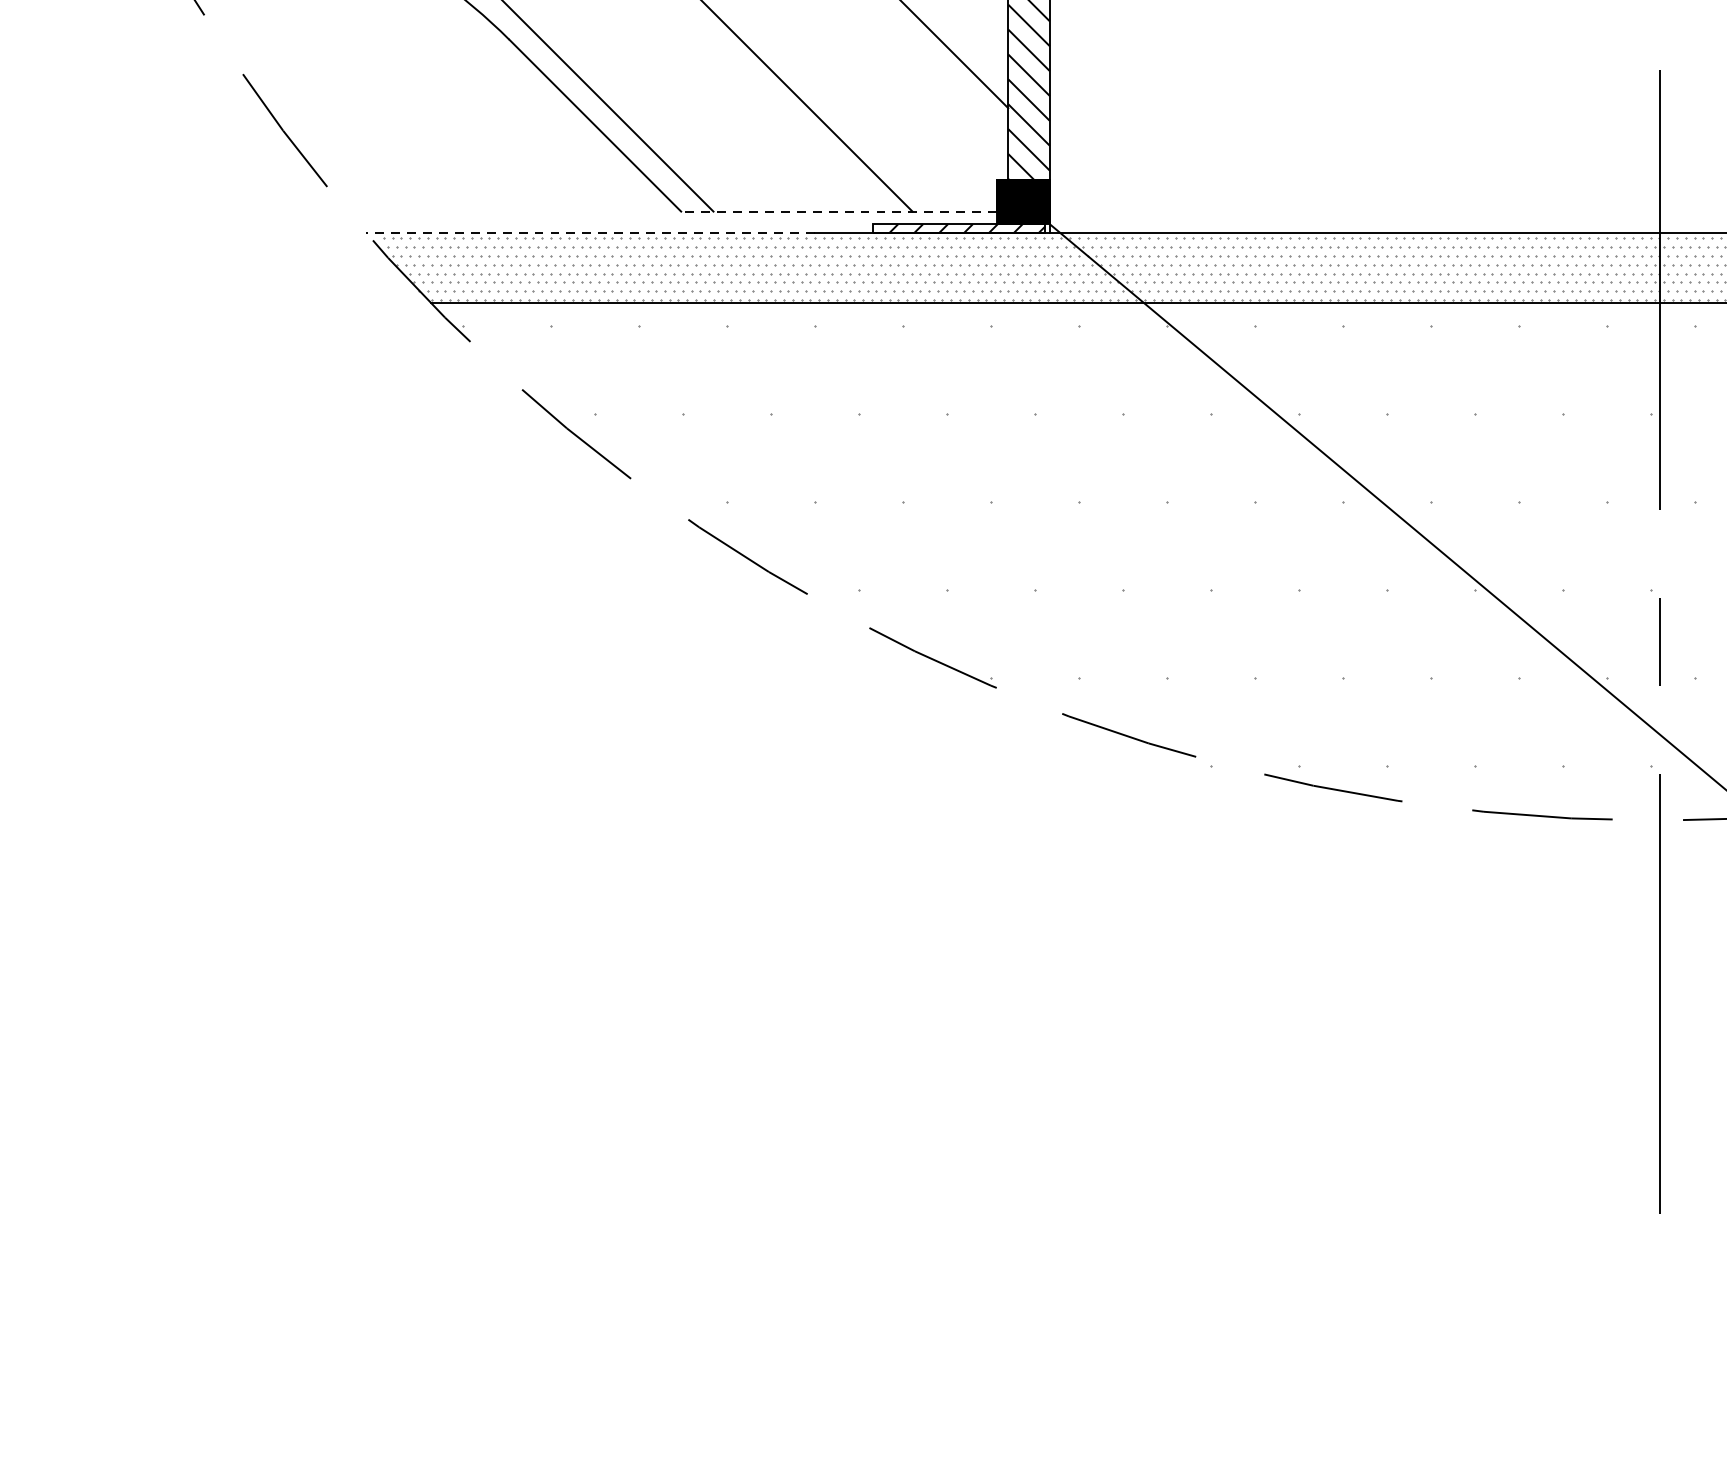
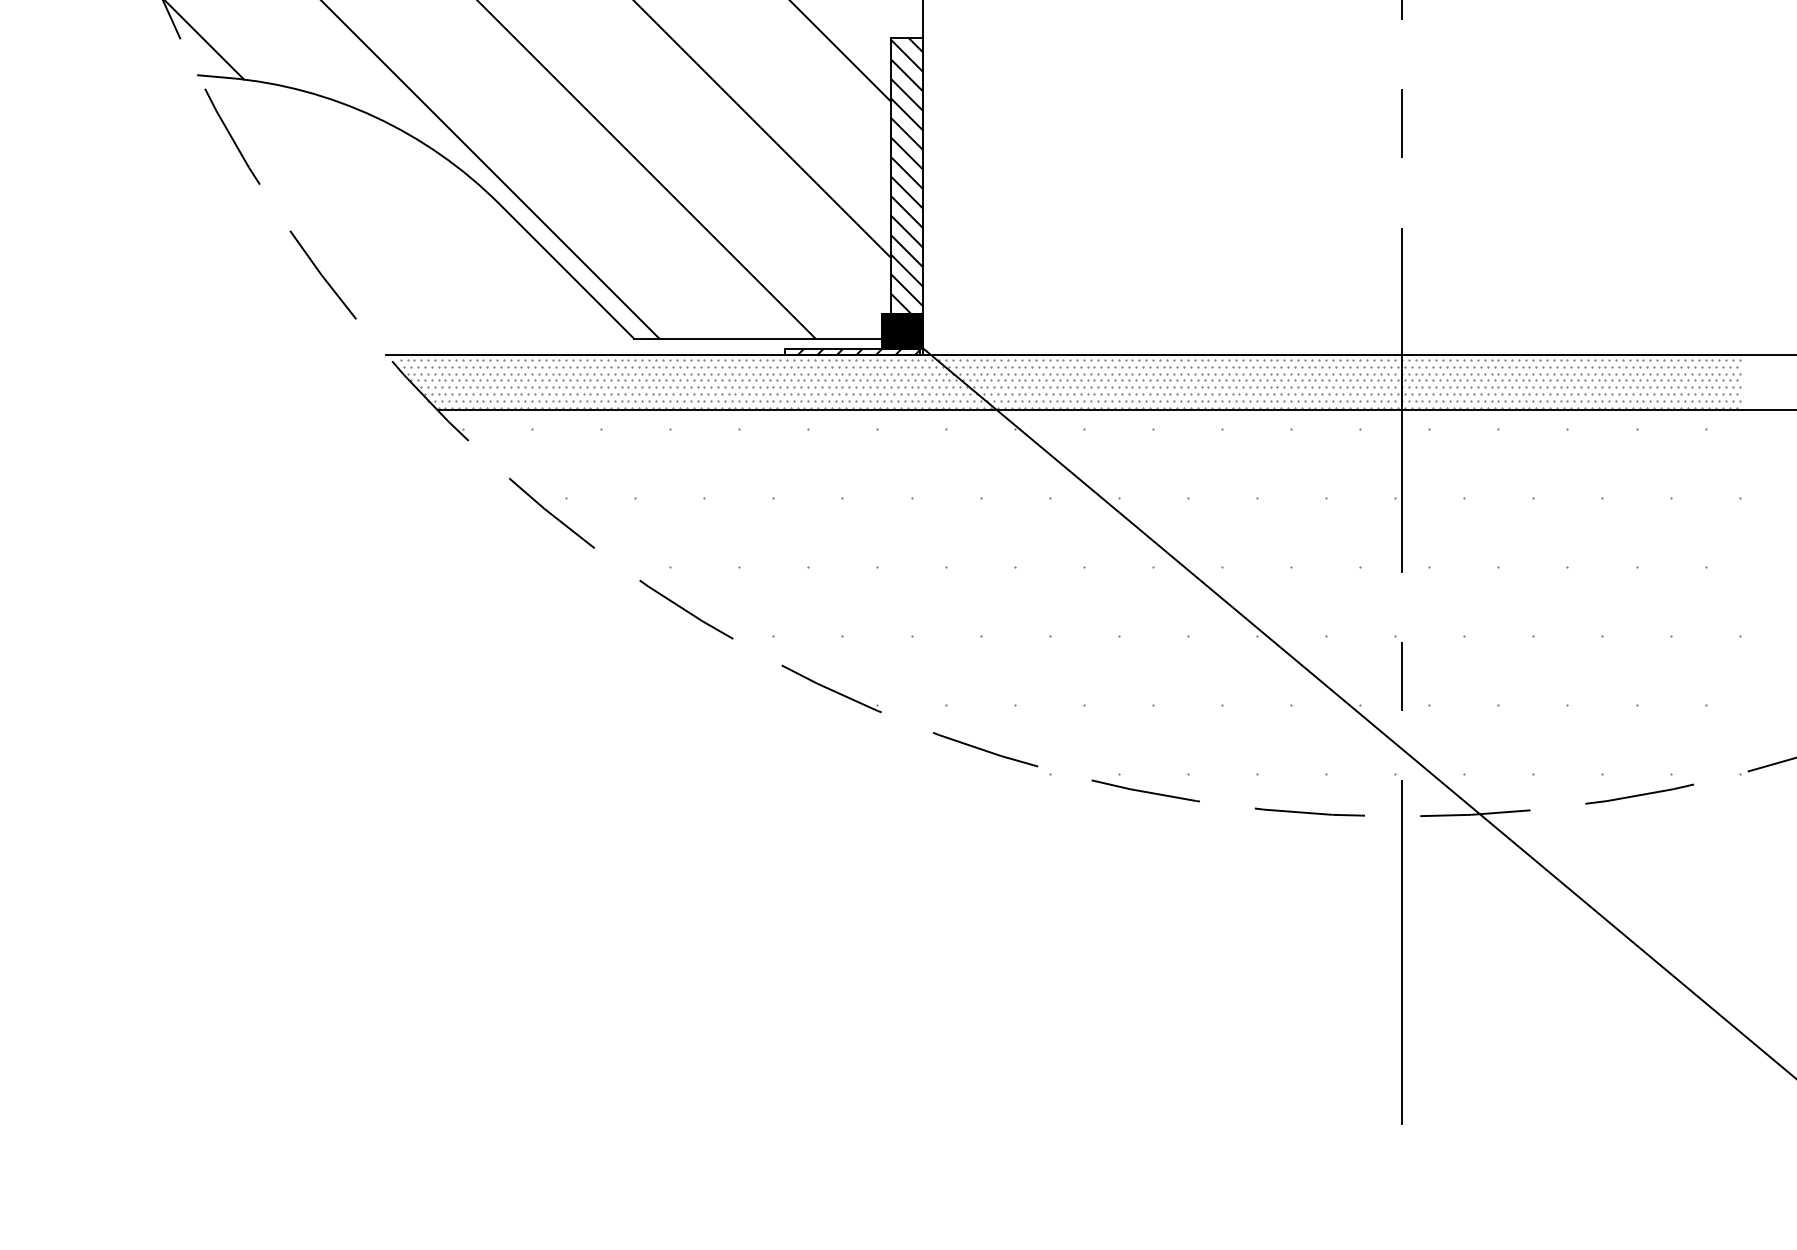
line: (839, 211) -> (758, 338), dashed -> solid
line: (590, 233) -> (562, 355), dashed -> solid

